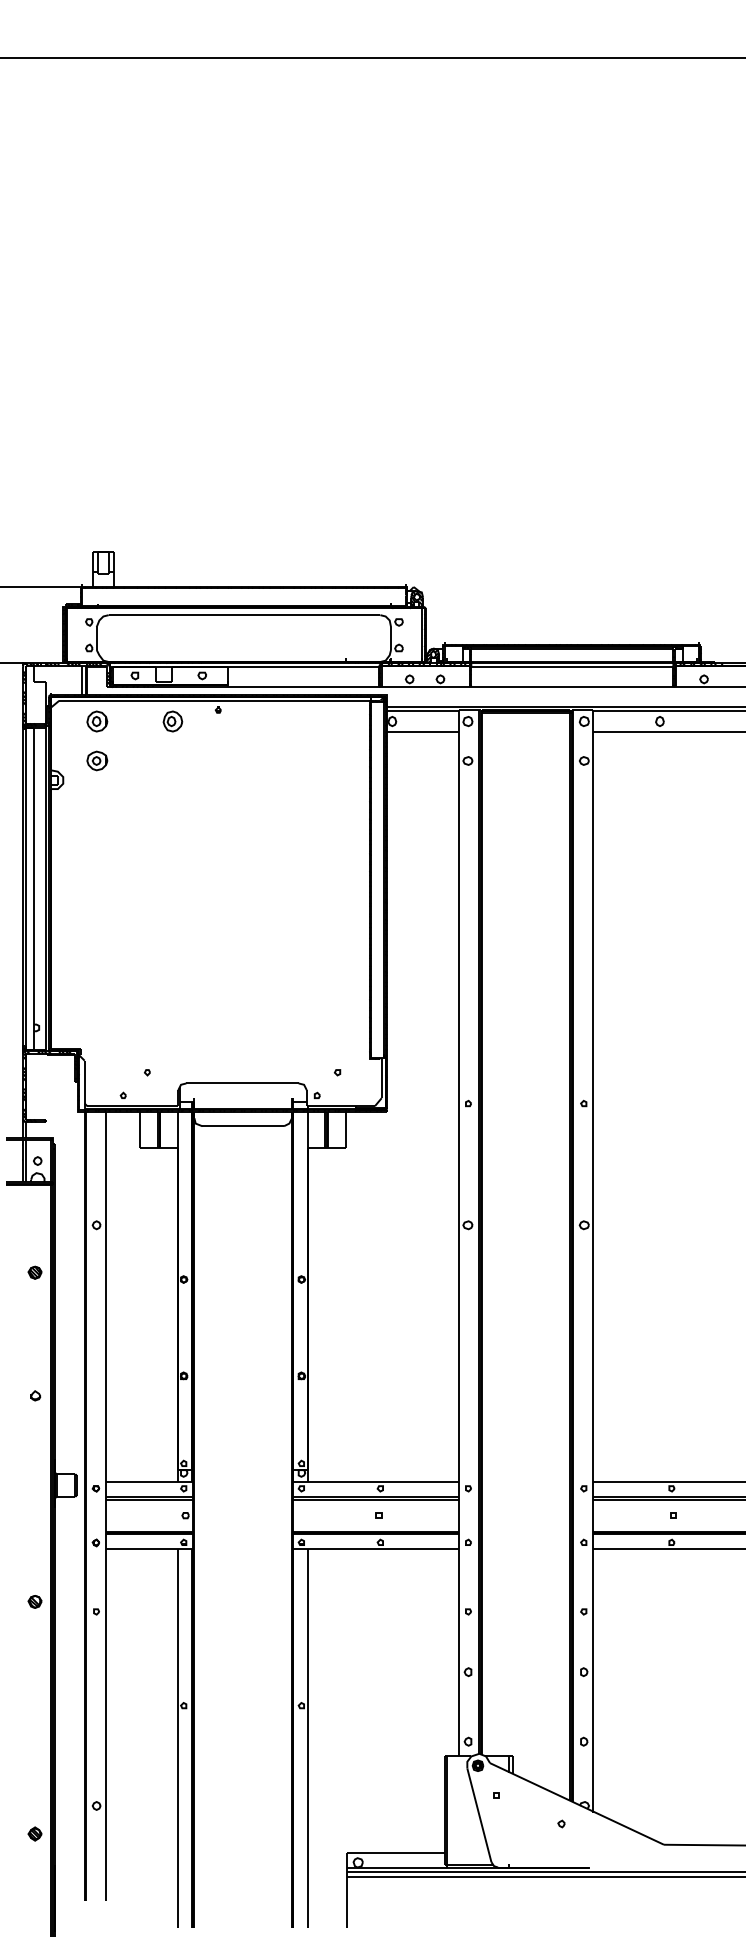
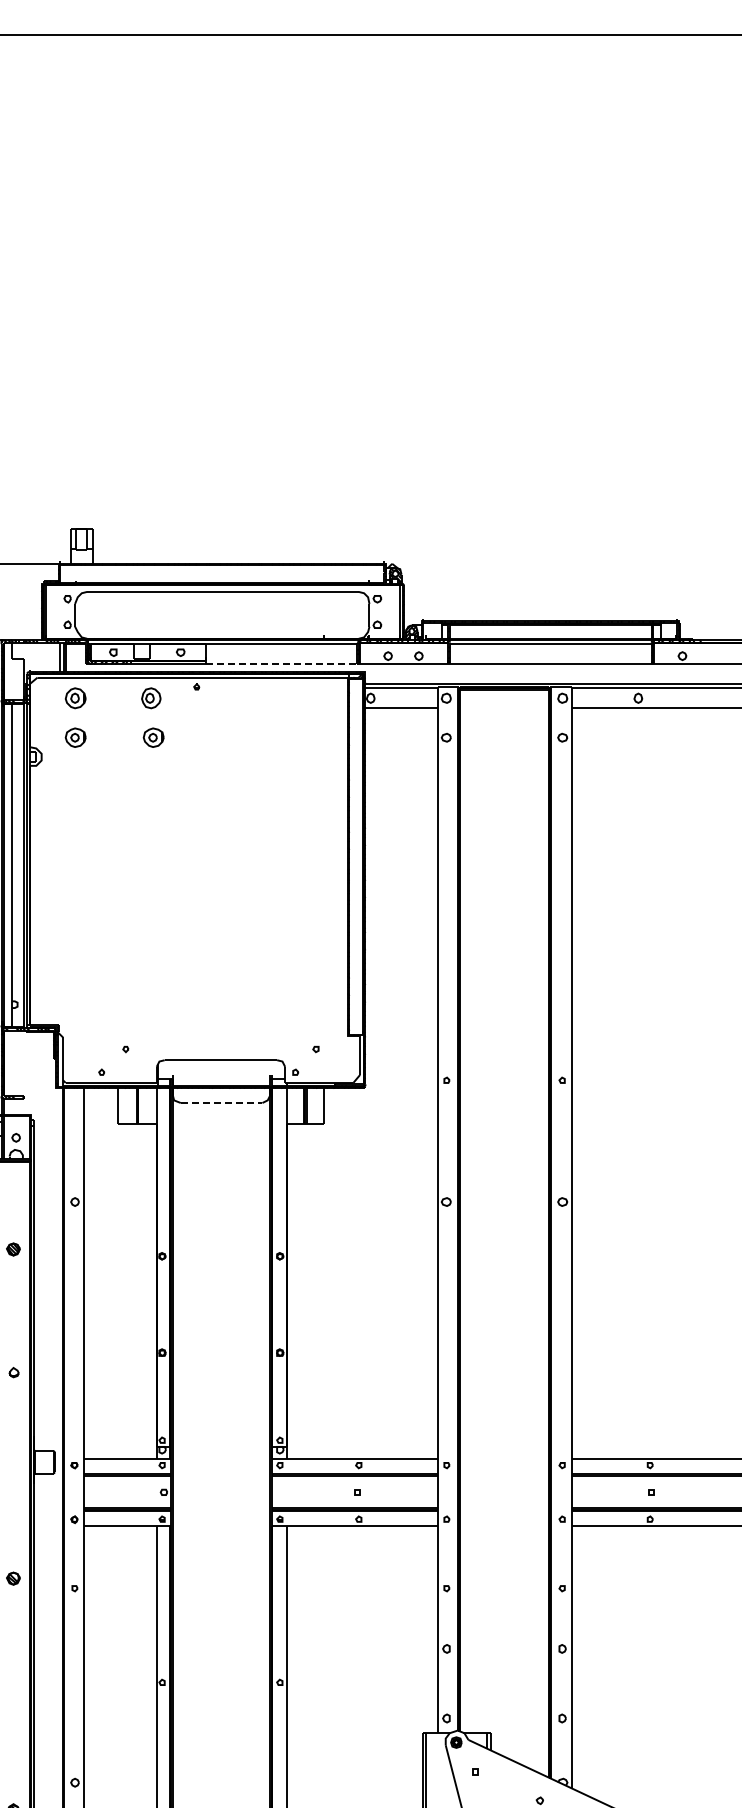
line: (303, 687) -> (281, 664), solid -> dashed
part: (175, 760) -> (153, 737), added
line: (243, 1126) -> (221, 1103), solid -> dashed

